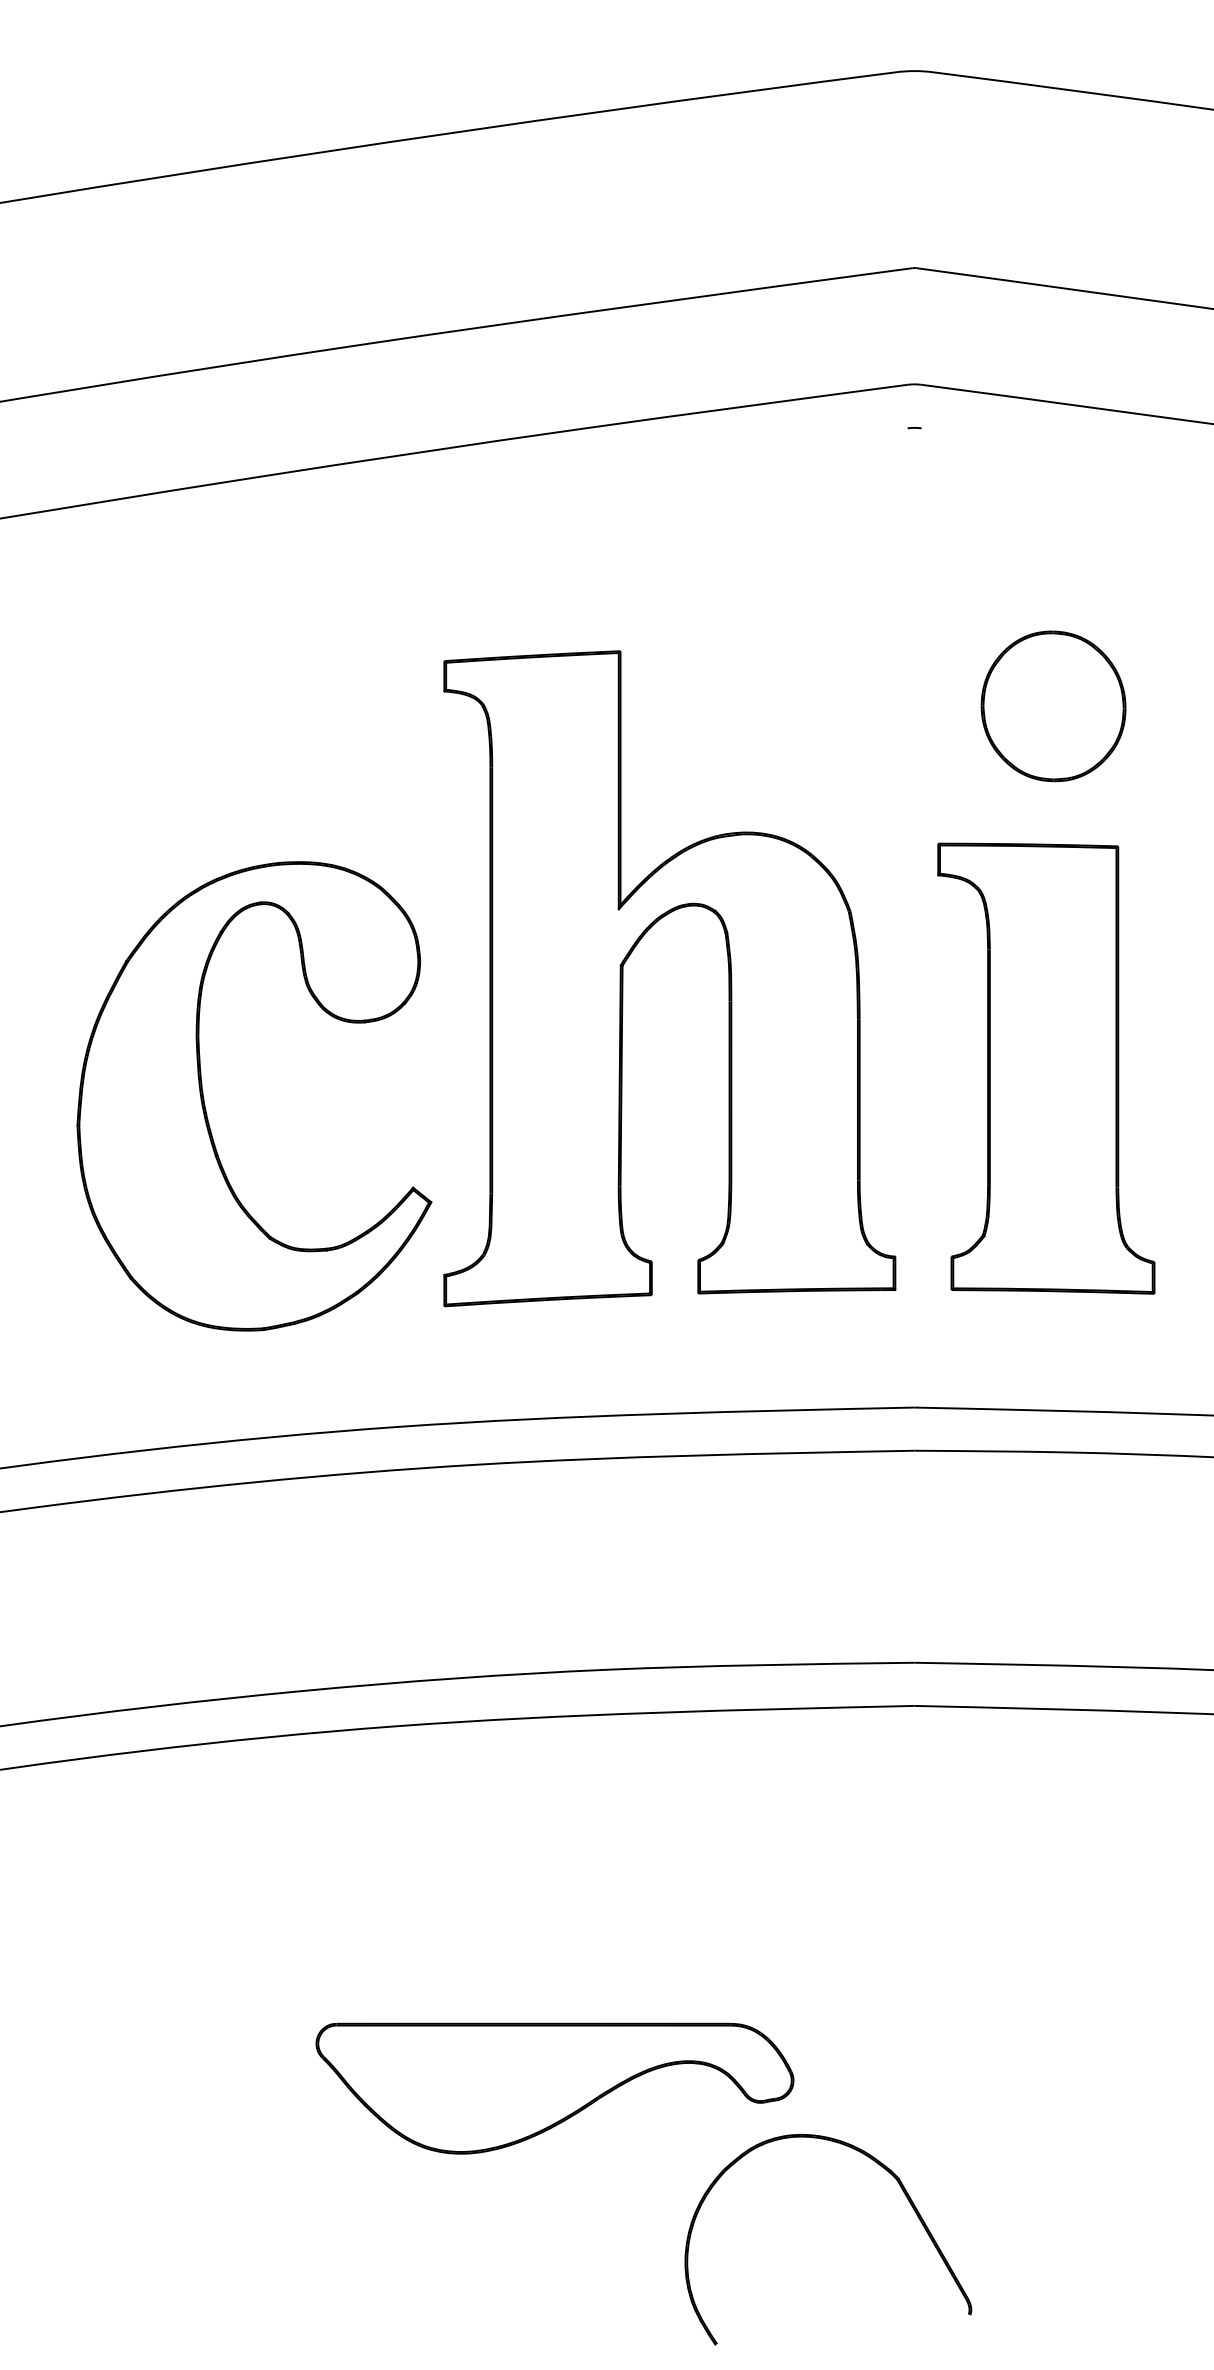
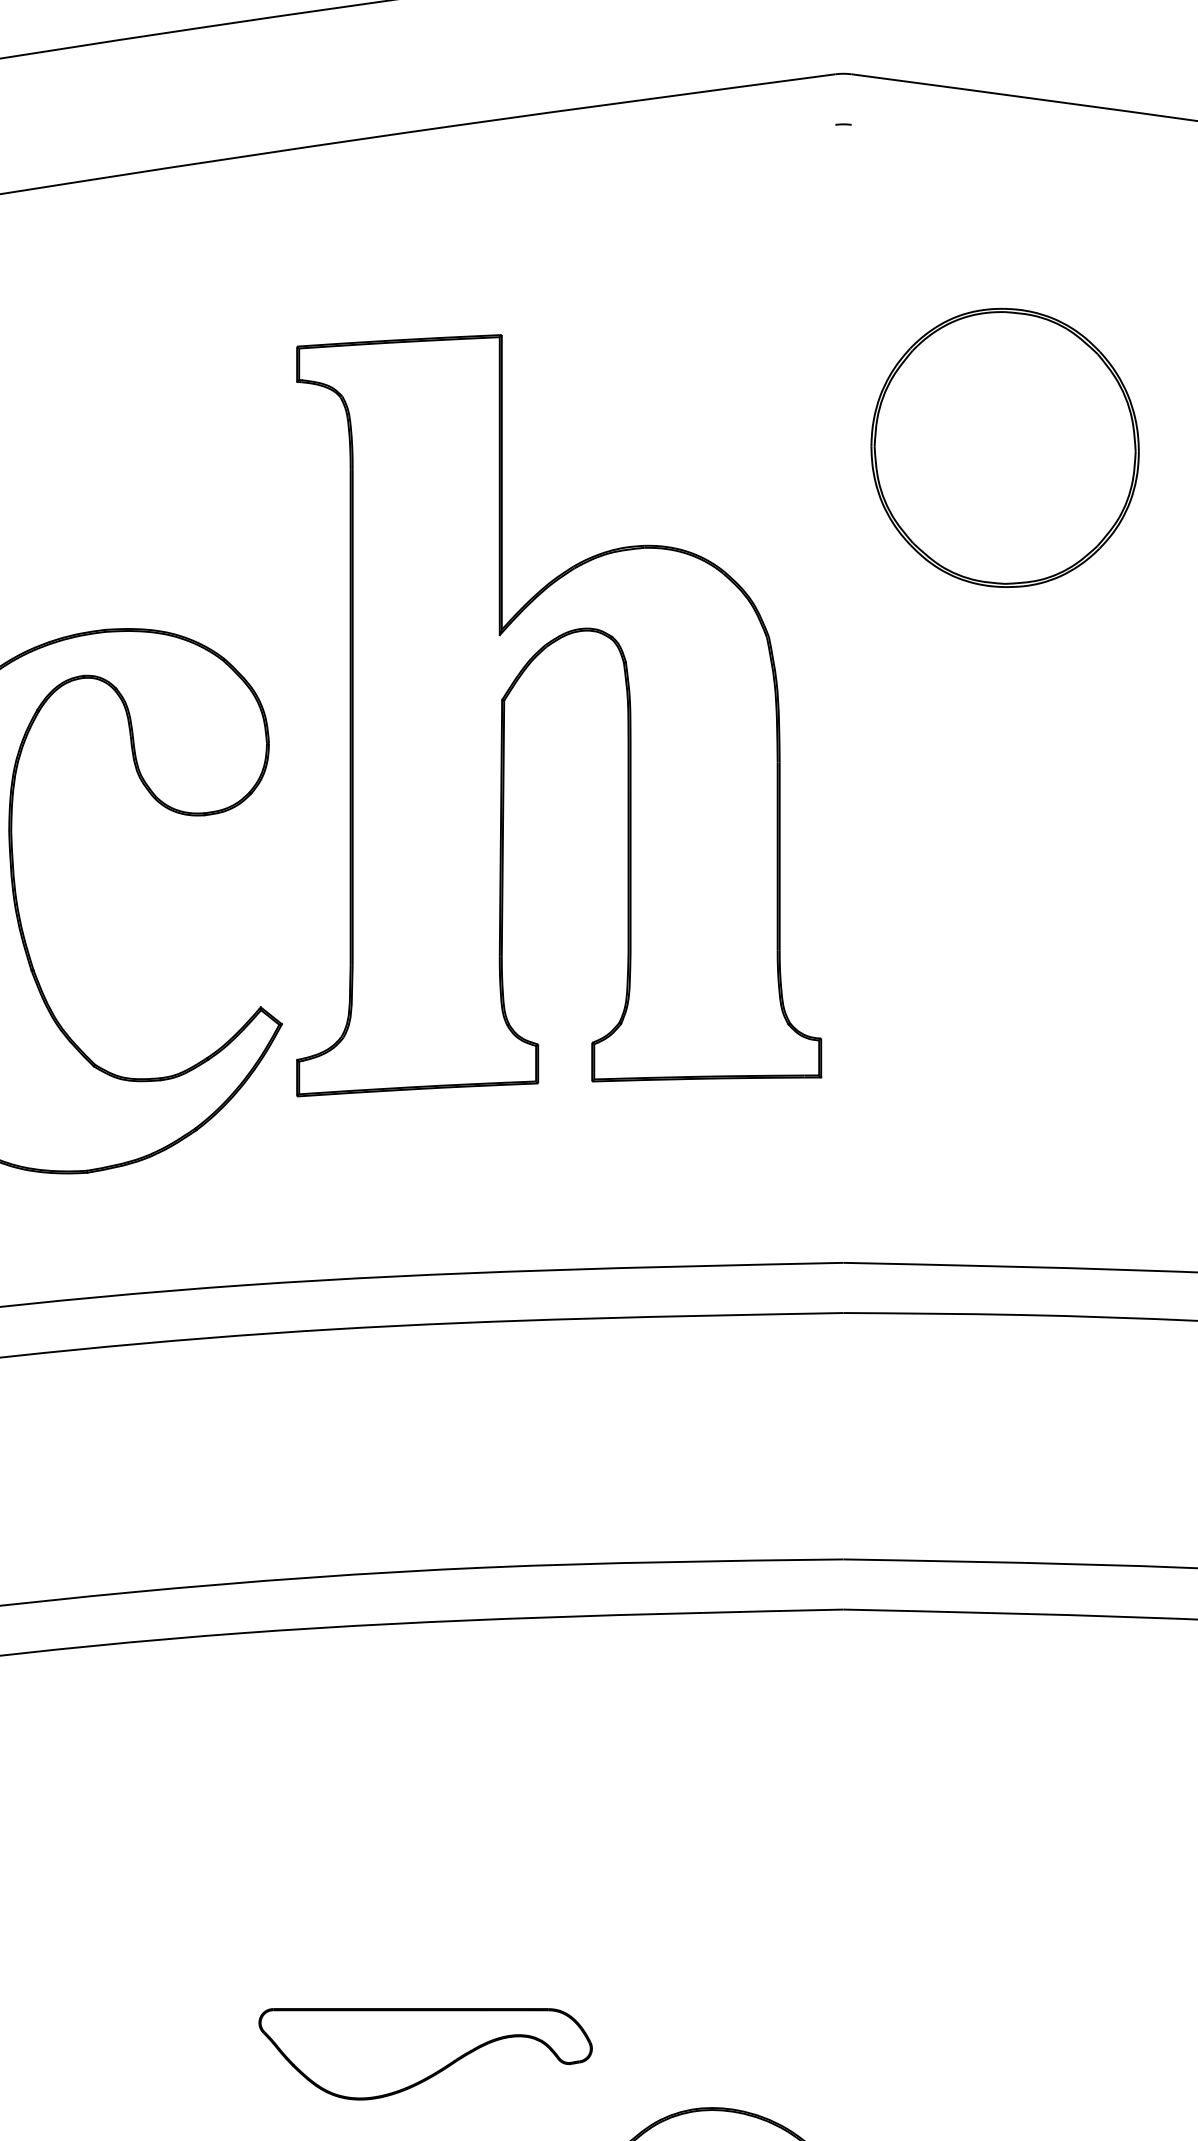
part: (1053, 706) -> (1004, 448), size x1.6
part: (632, 952) -> (515, 685), moved
part: (1046, 1068) -> (996, 868), removed
part: (554, 2088) -> (425, 2054), size x0.6

